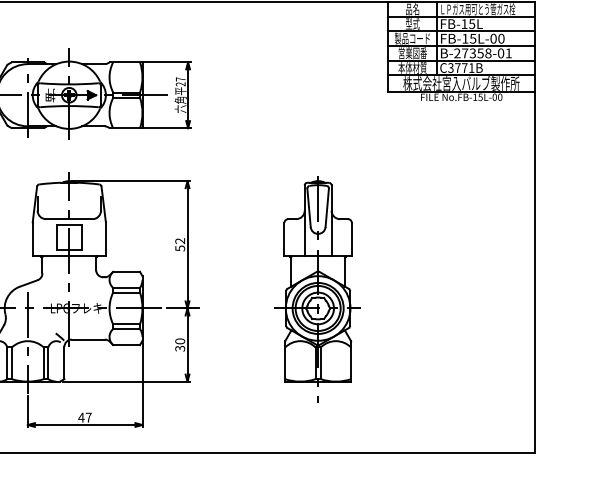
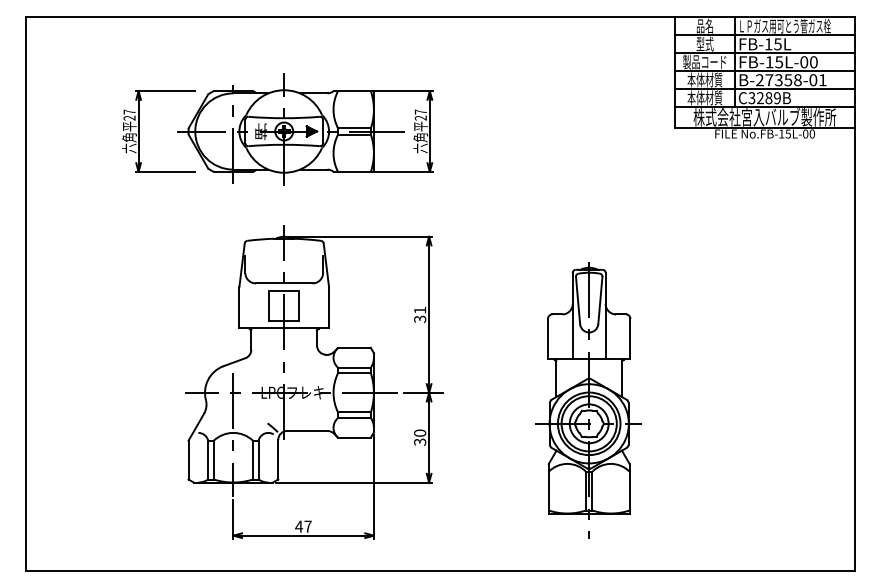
text: (412, 52) -> (704, 79), 営業図番 -> 本体材質
text: (464, 68) -> (768, 98), C3771B -> C3289B
text: (179, 244) -> (419, 314), 52 -> 31
part: (317, 289) -> (588, 400), moved

